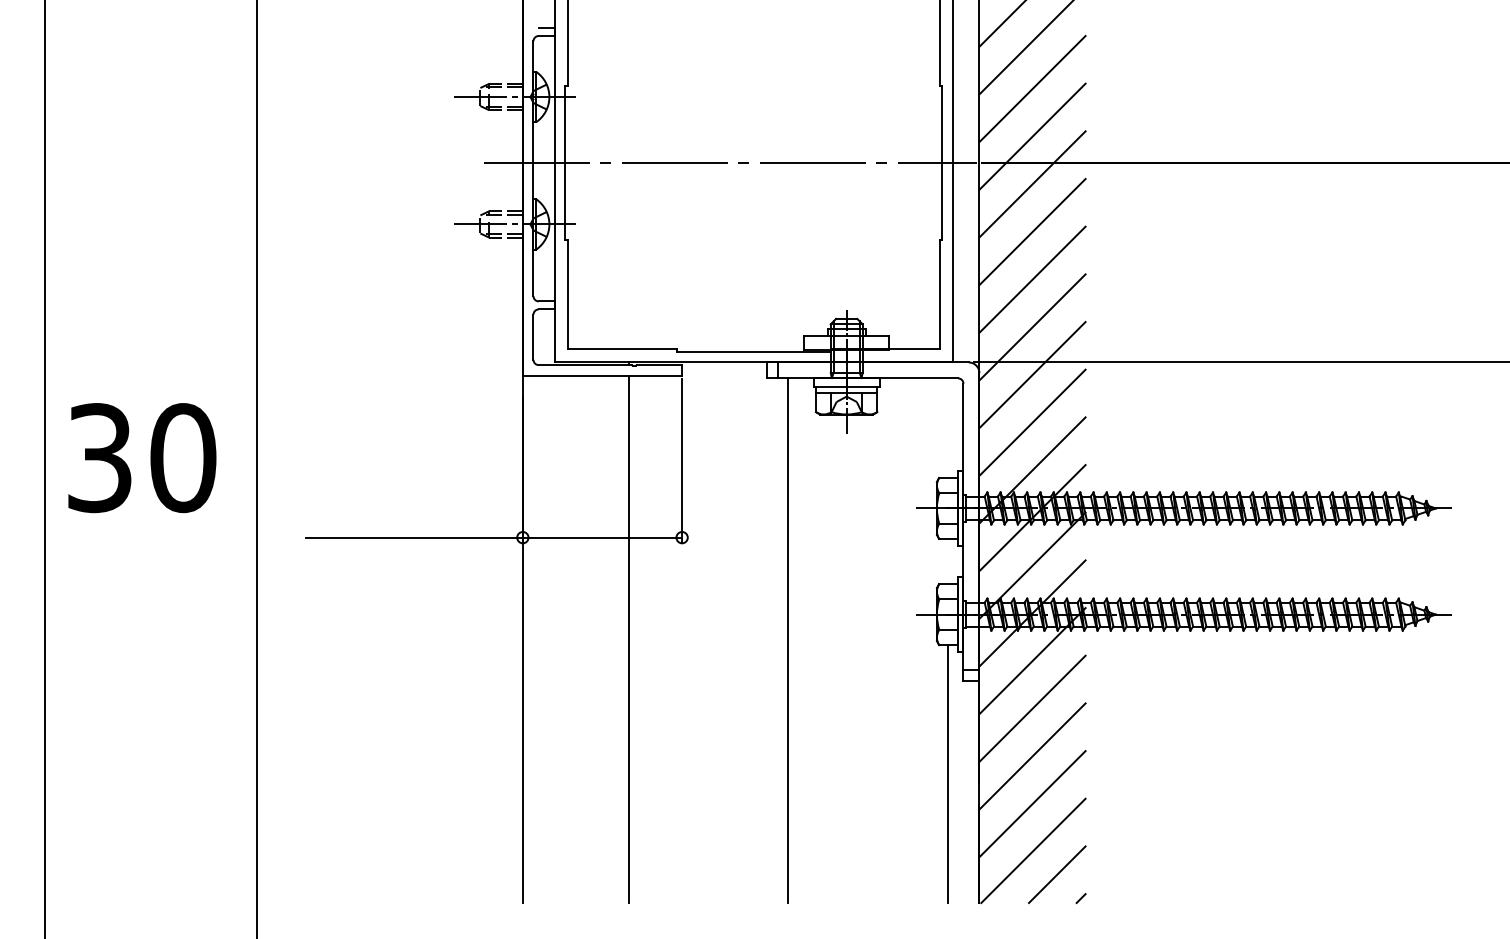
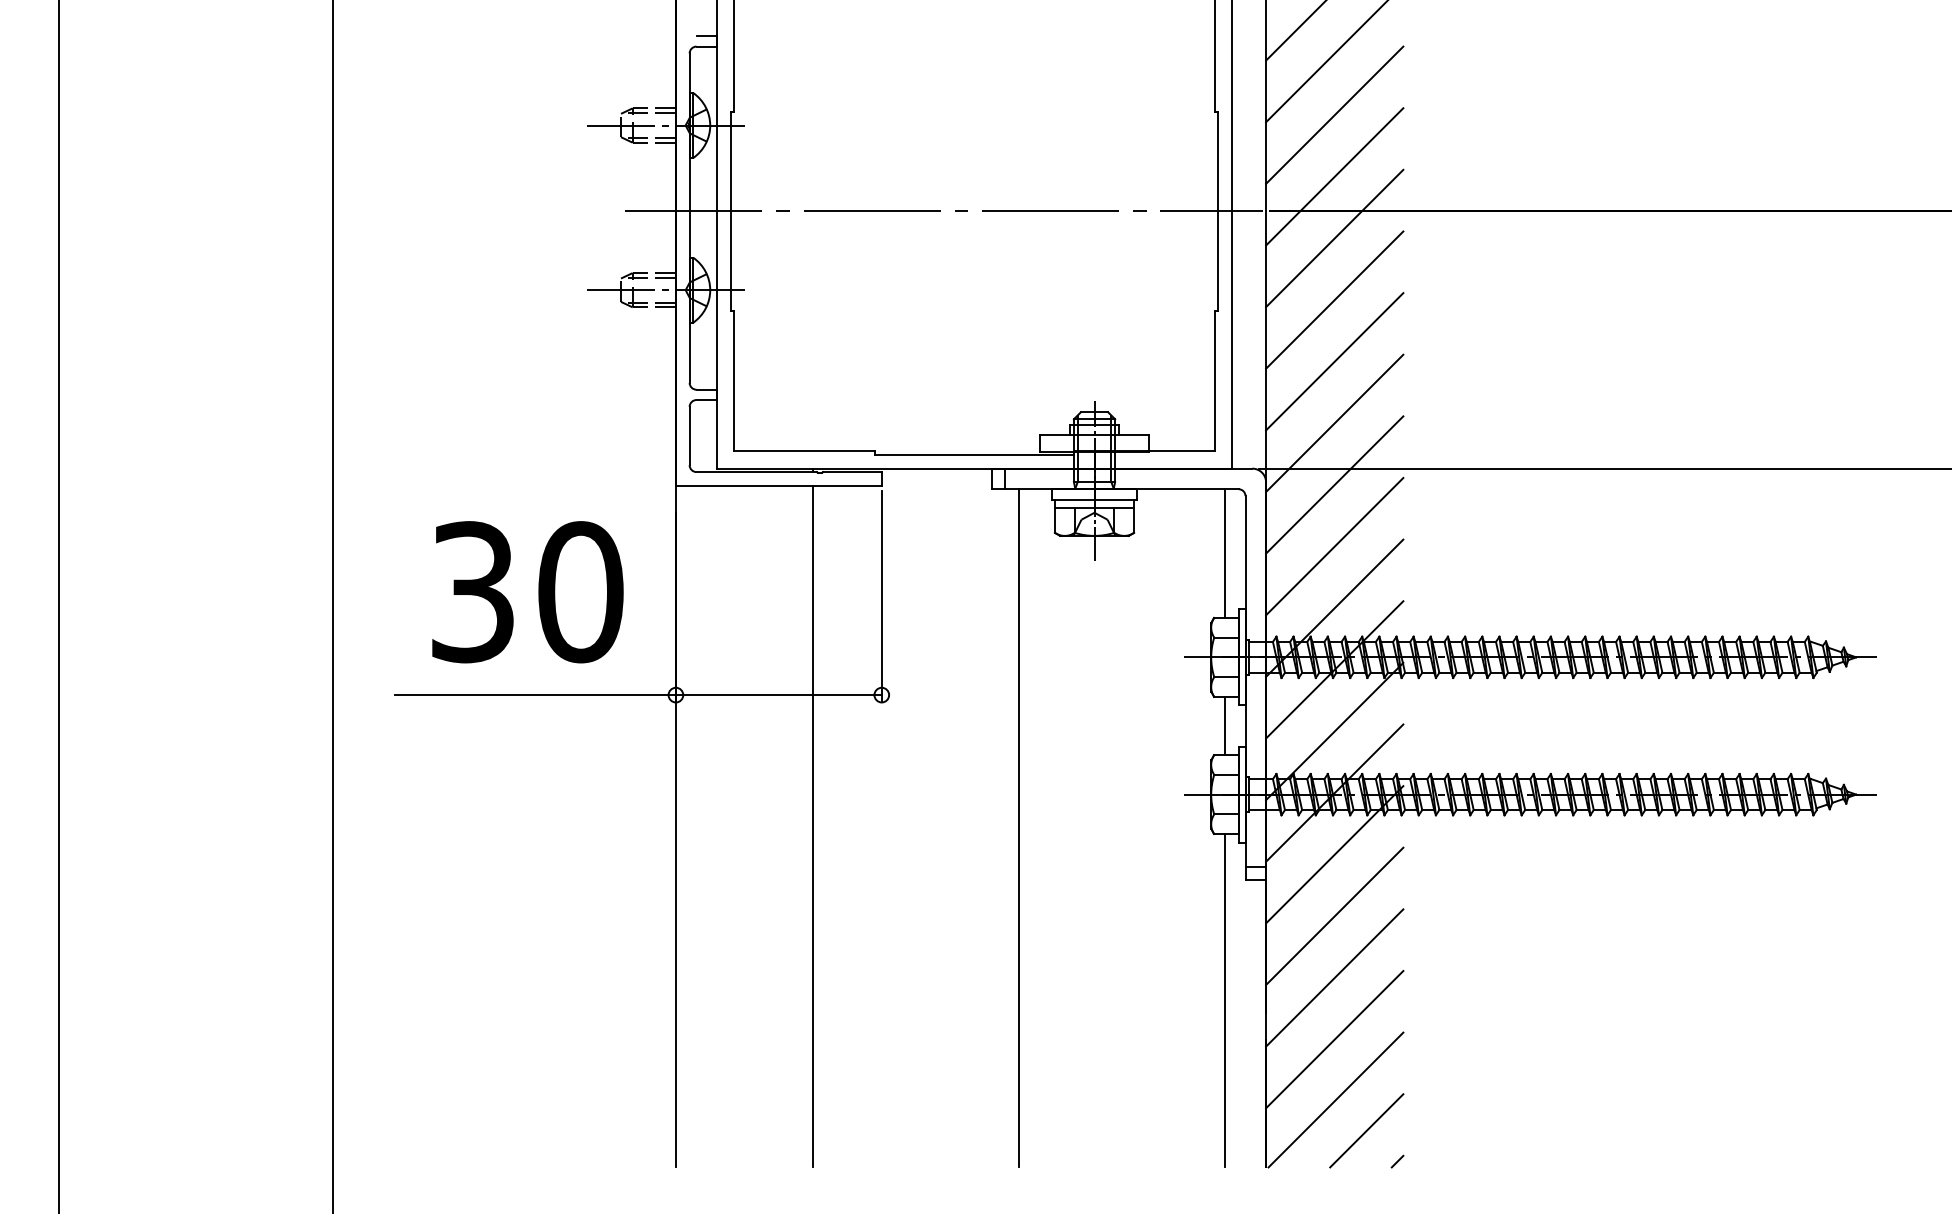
line: (947, 427) -> (1224, 552), added
text: (142, 458) -> (528, 592), moved
line: (947, 561) -> (1224, 725), added

